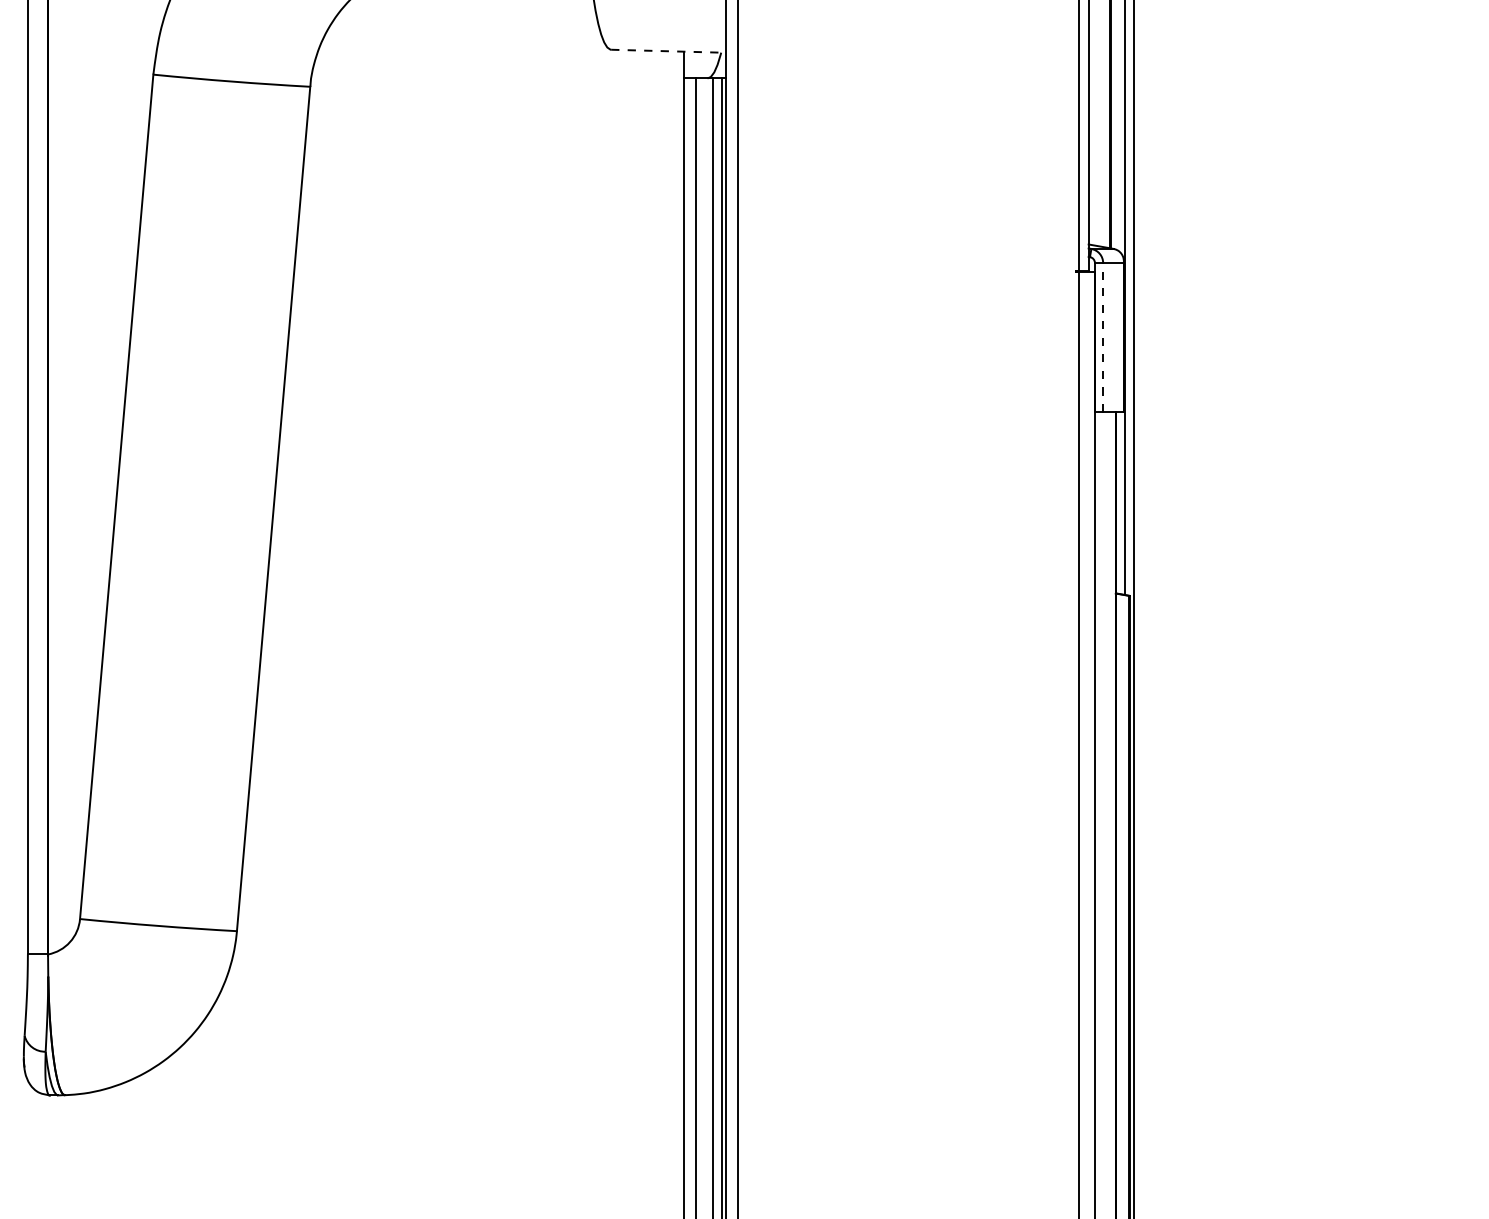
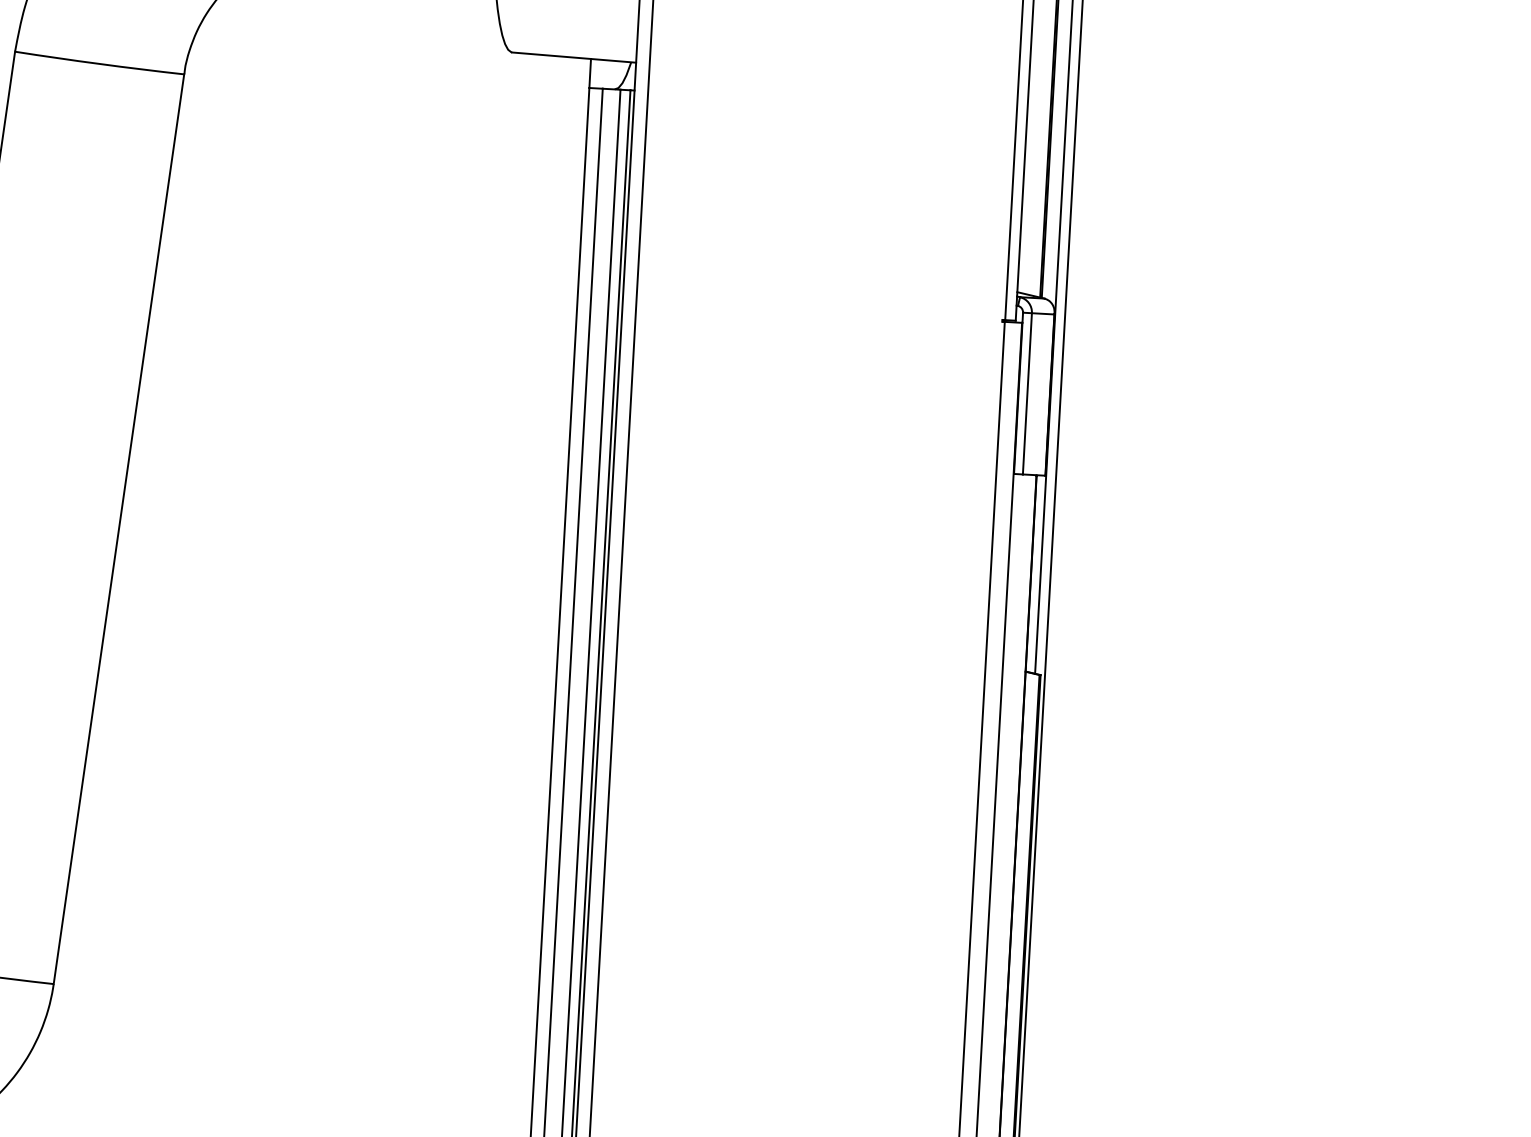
line: (668, 51) -> (574, 57), dashed -> solid
line: (1103, 337) -> (1027, 393), dashed -> solid

